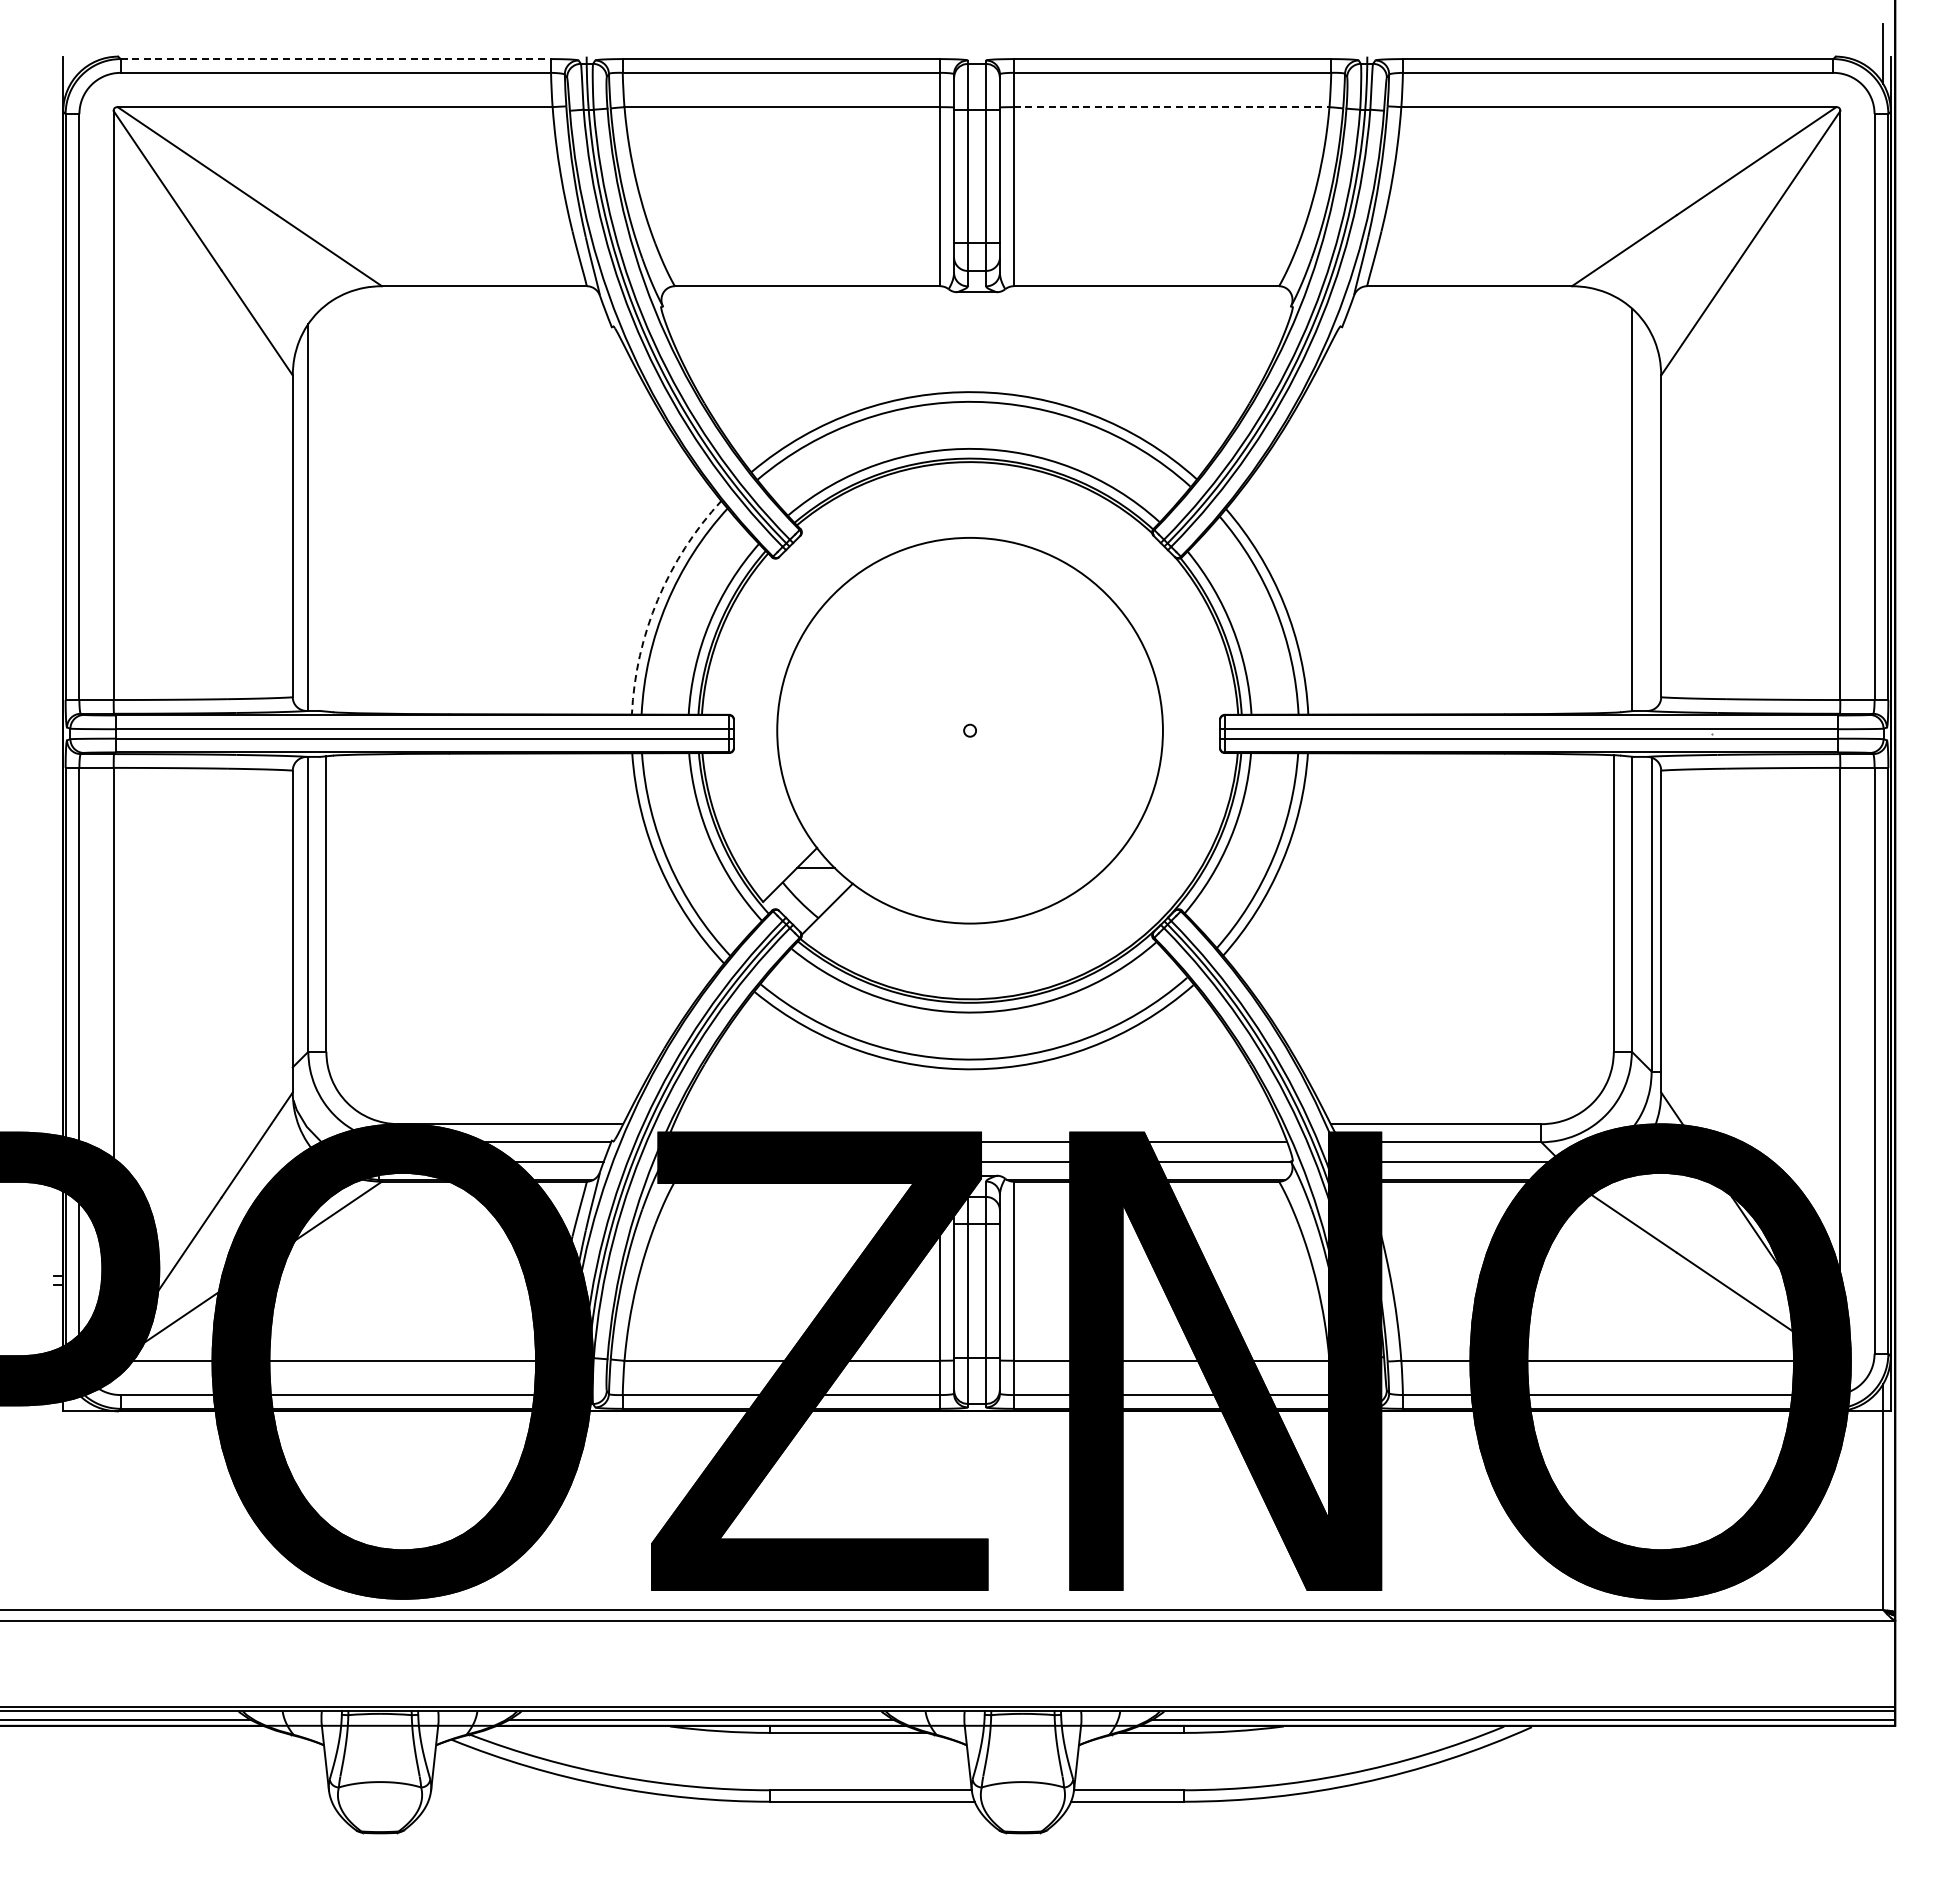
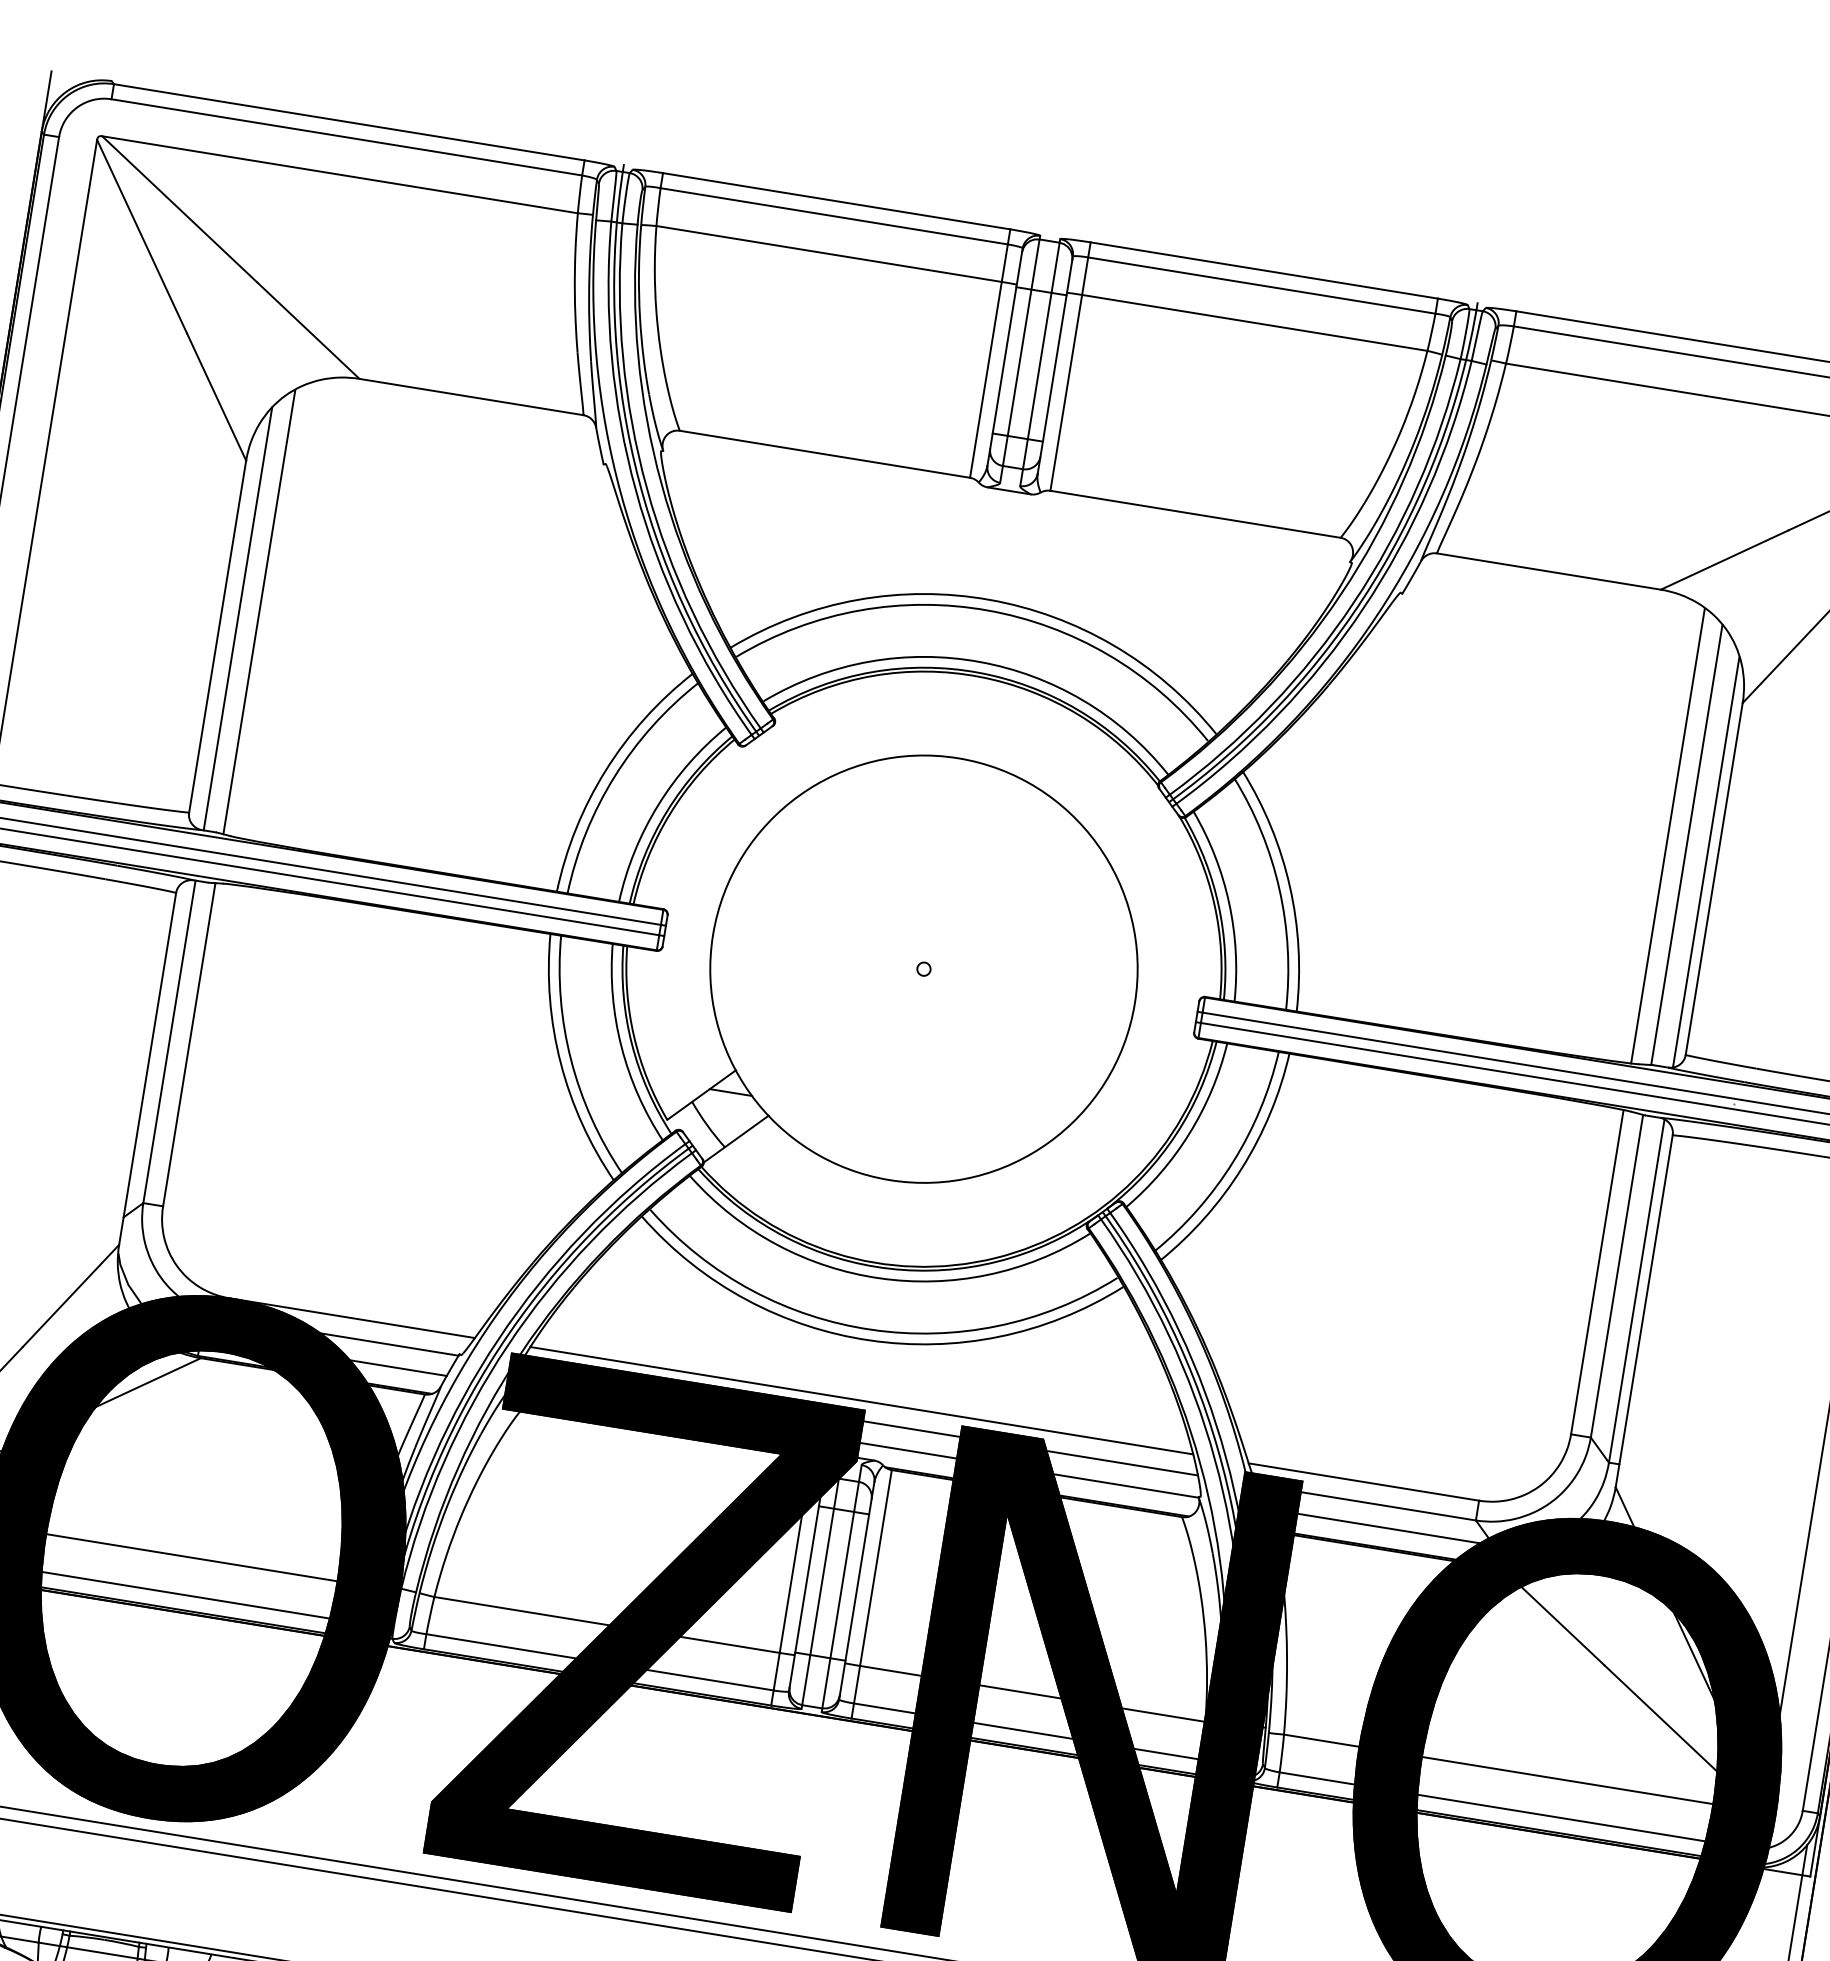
line: (336, 59) -> (349, 122), dashed -> solid
line: (1171, 107) -> (1254, 323), dashed -> solid
line: (1613, 504) -> (1667, 835), added
line: (326, 508) -> (259, 612), added
line: (1651, 522) -> (1706, 862), added
arc: (657, 599) -> (605, 770), dashed -> solid
line: (976, 1124) -> (861, 1400), added

